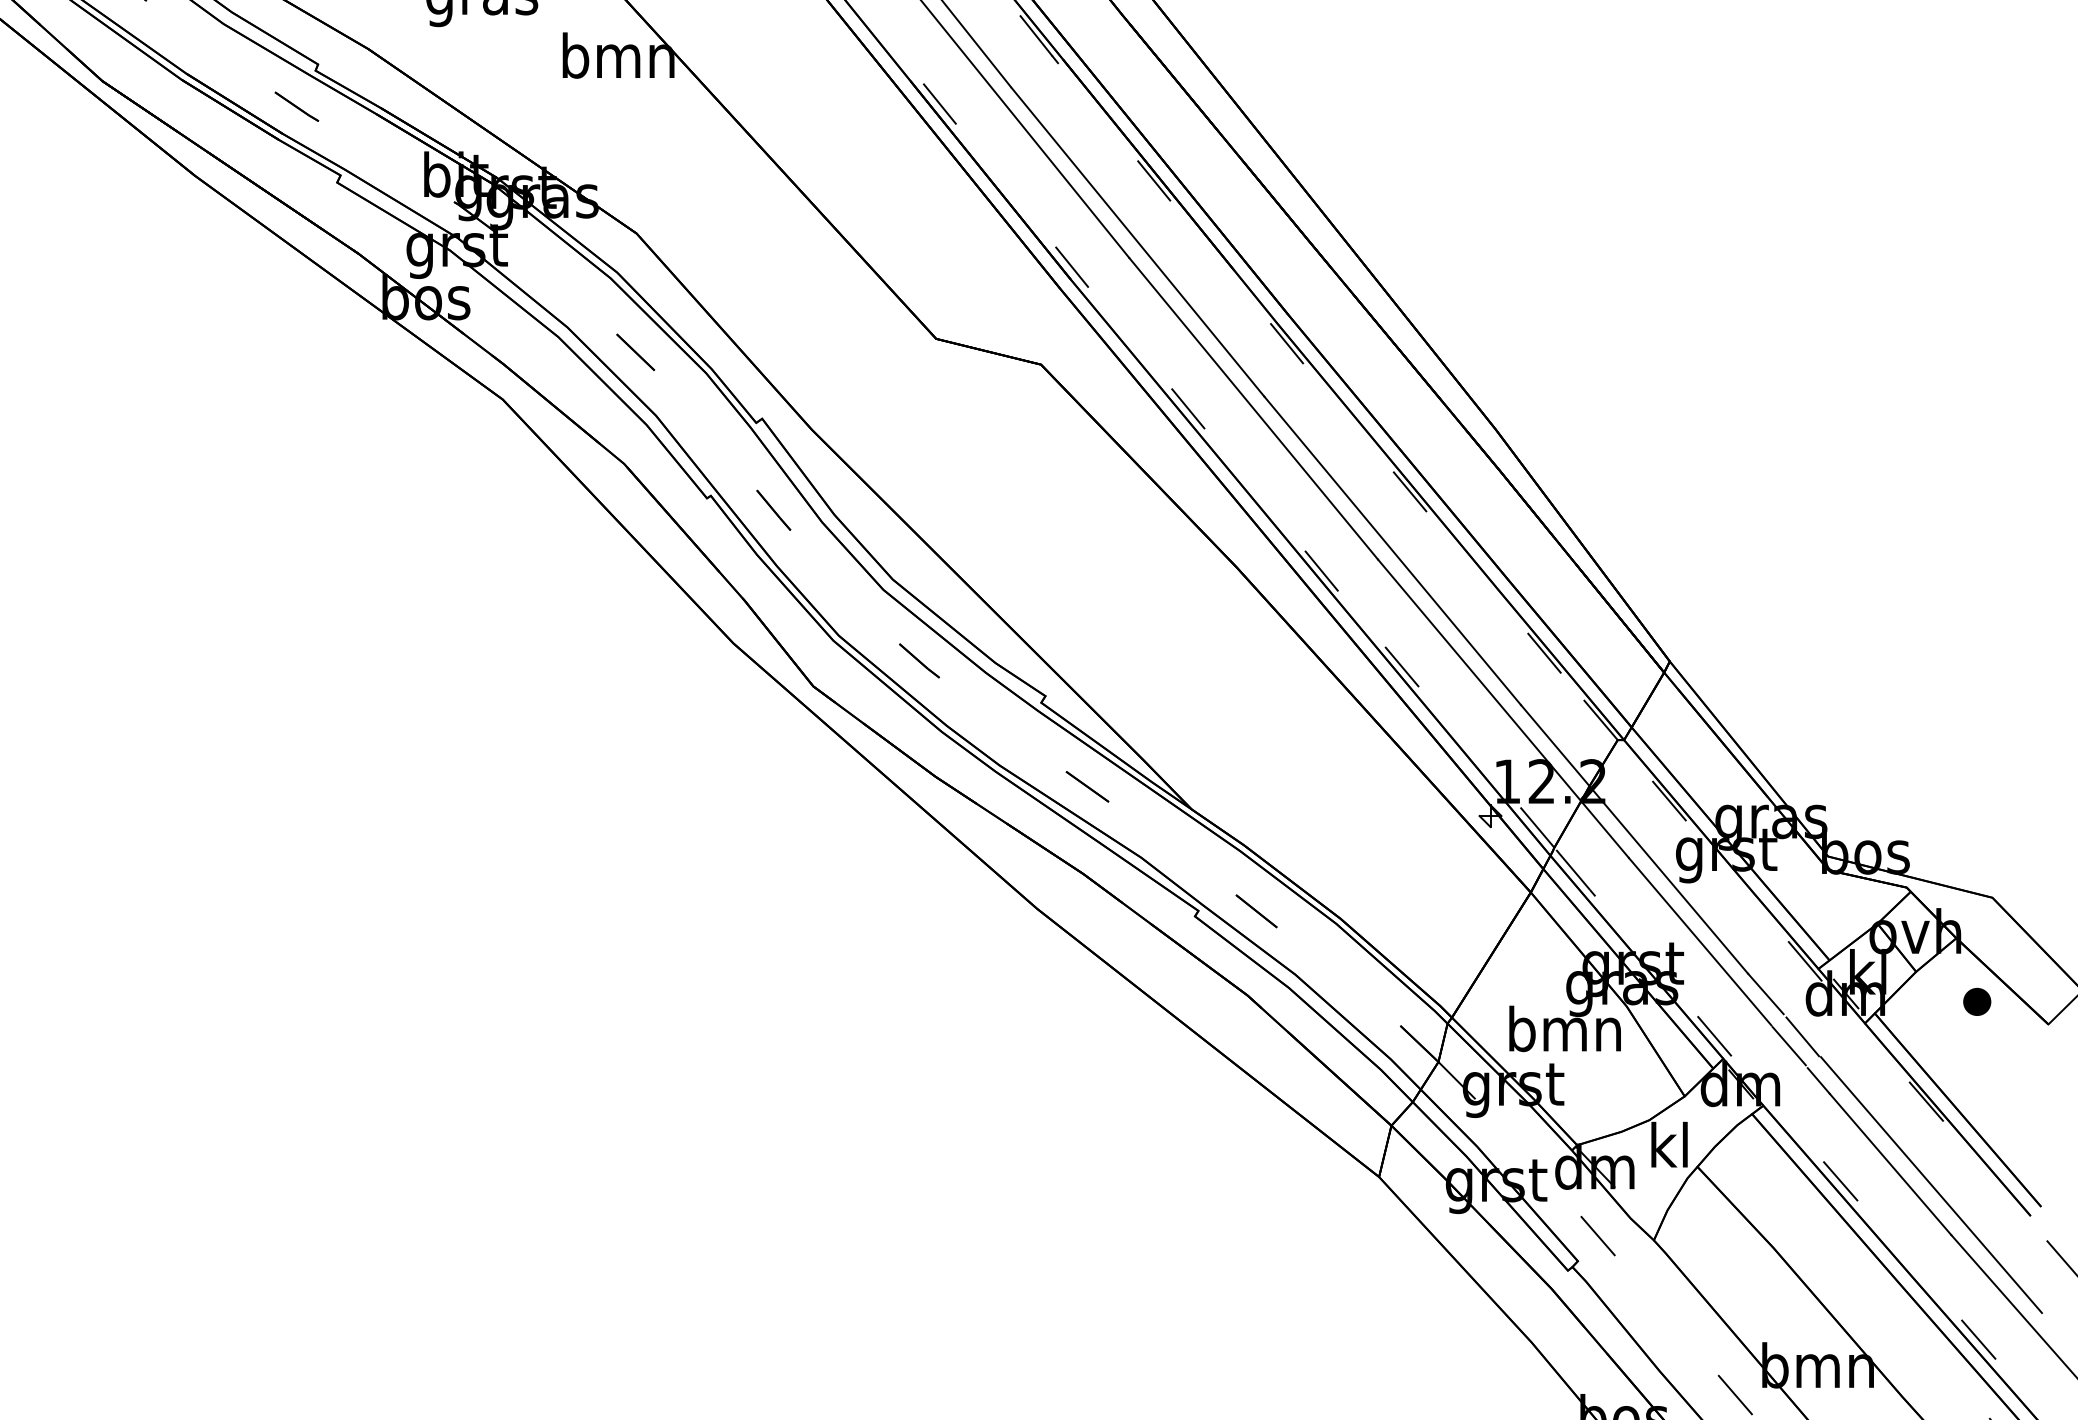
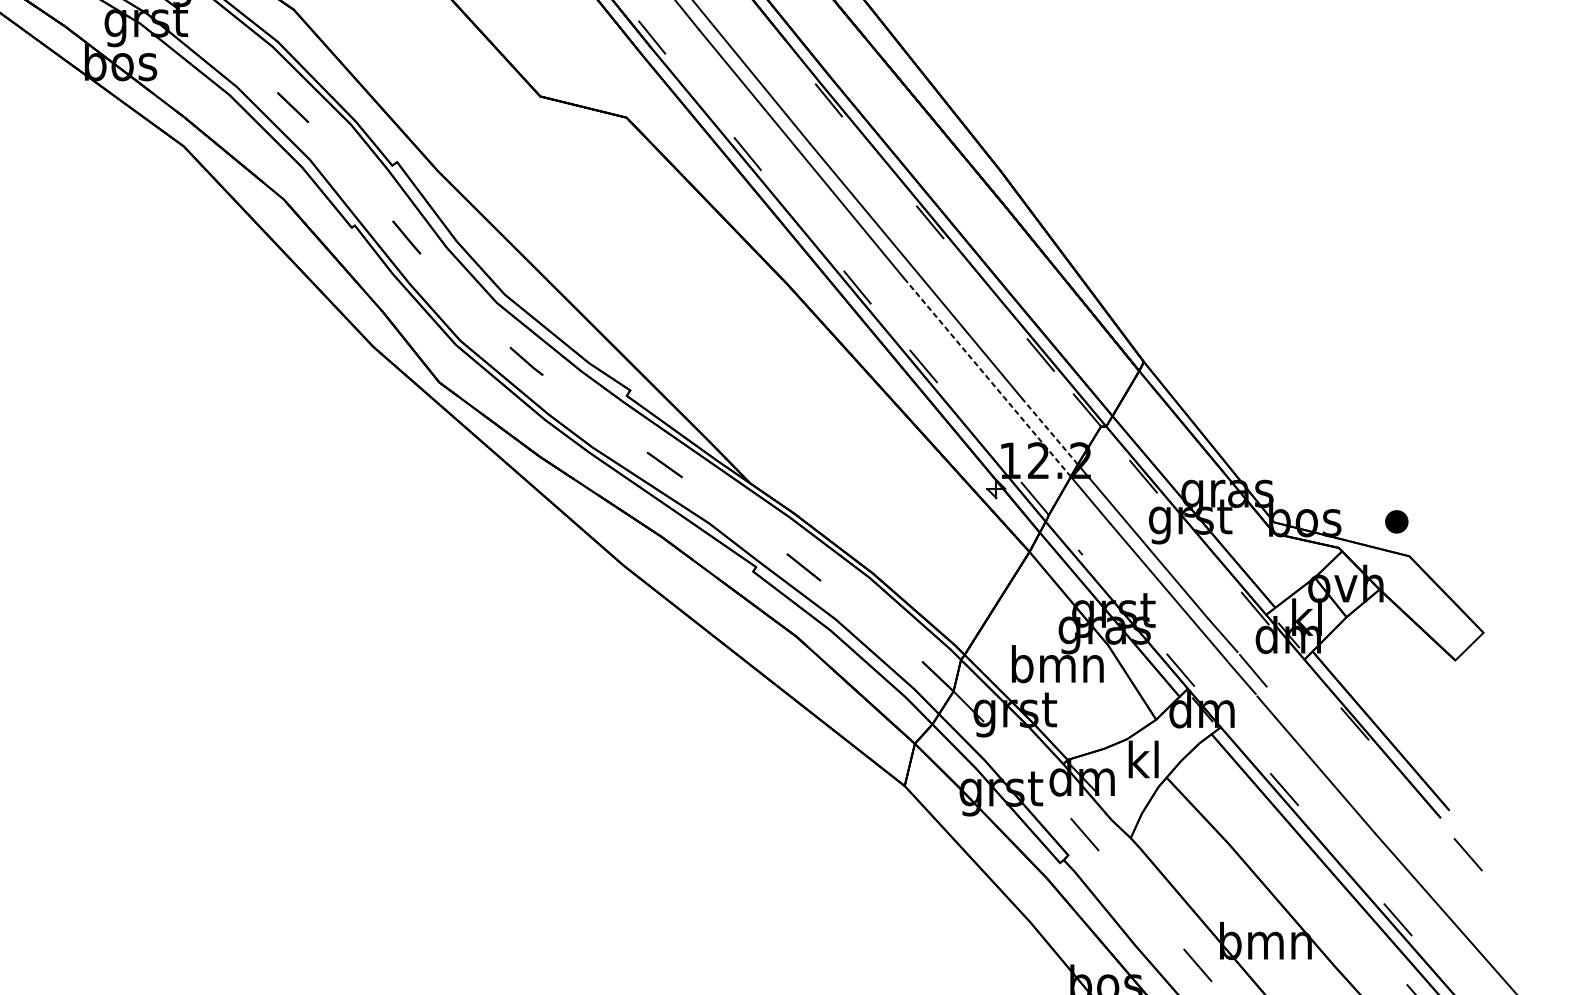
line: (1479, 680) -> (987, 377), solid -> dashed
line: (1554, 745) -> (1049, 431), solid -> dashed
line: (1572, 868) -> (1063, 532), removed
part: (1977, 1001) -> (1397, 521), moved
line: (1931, 1185) -> (1359, 793), removed

